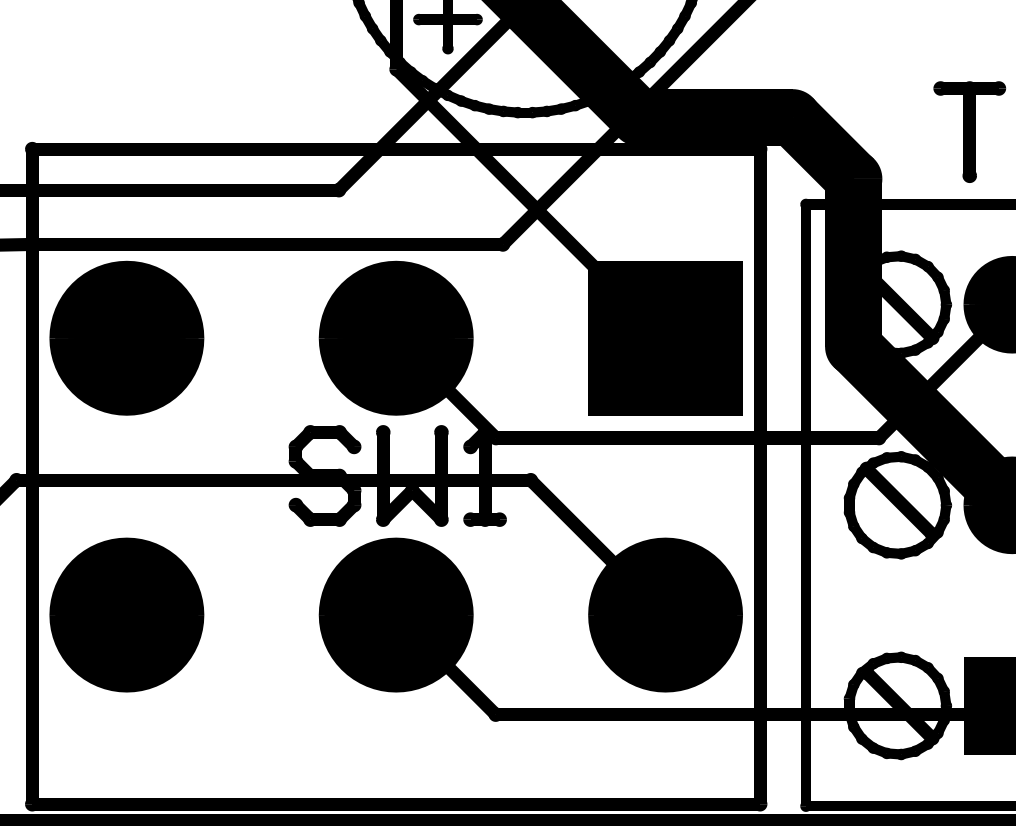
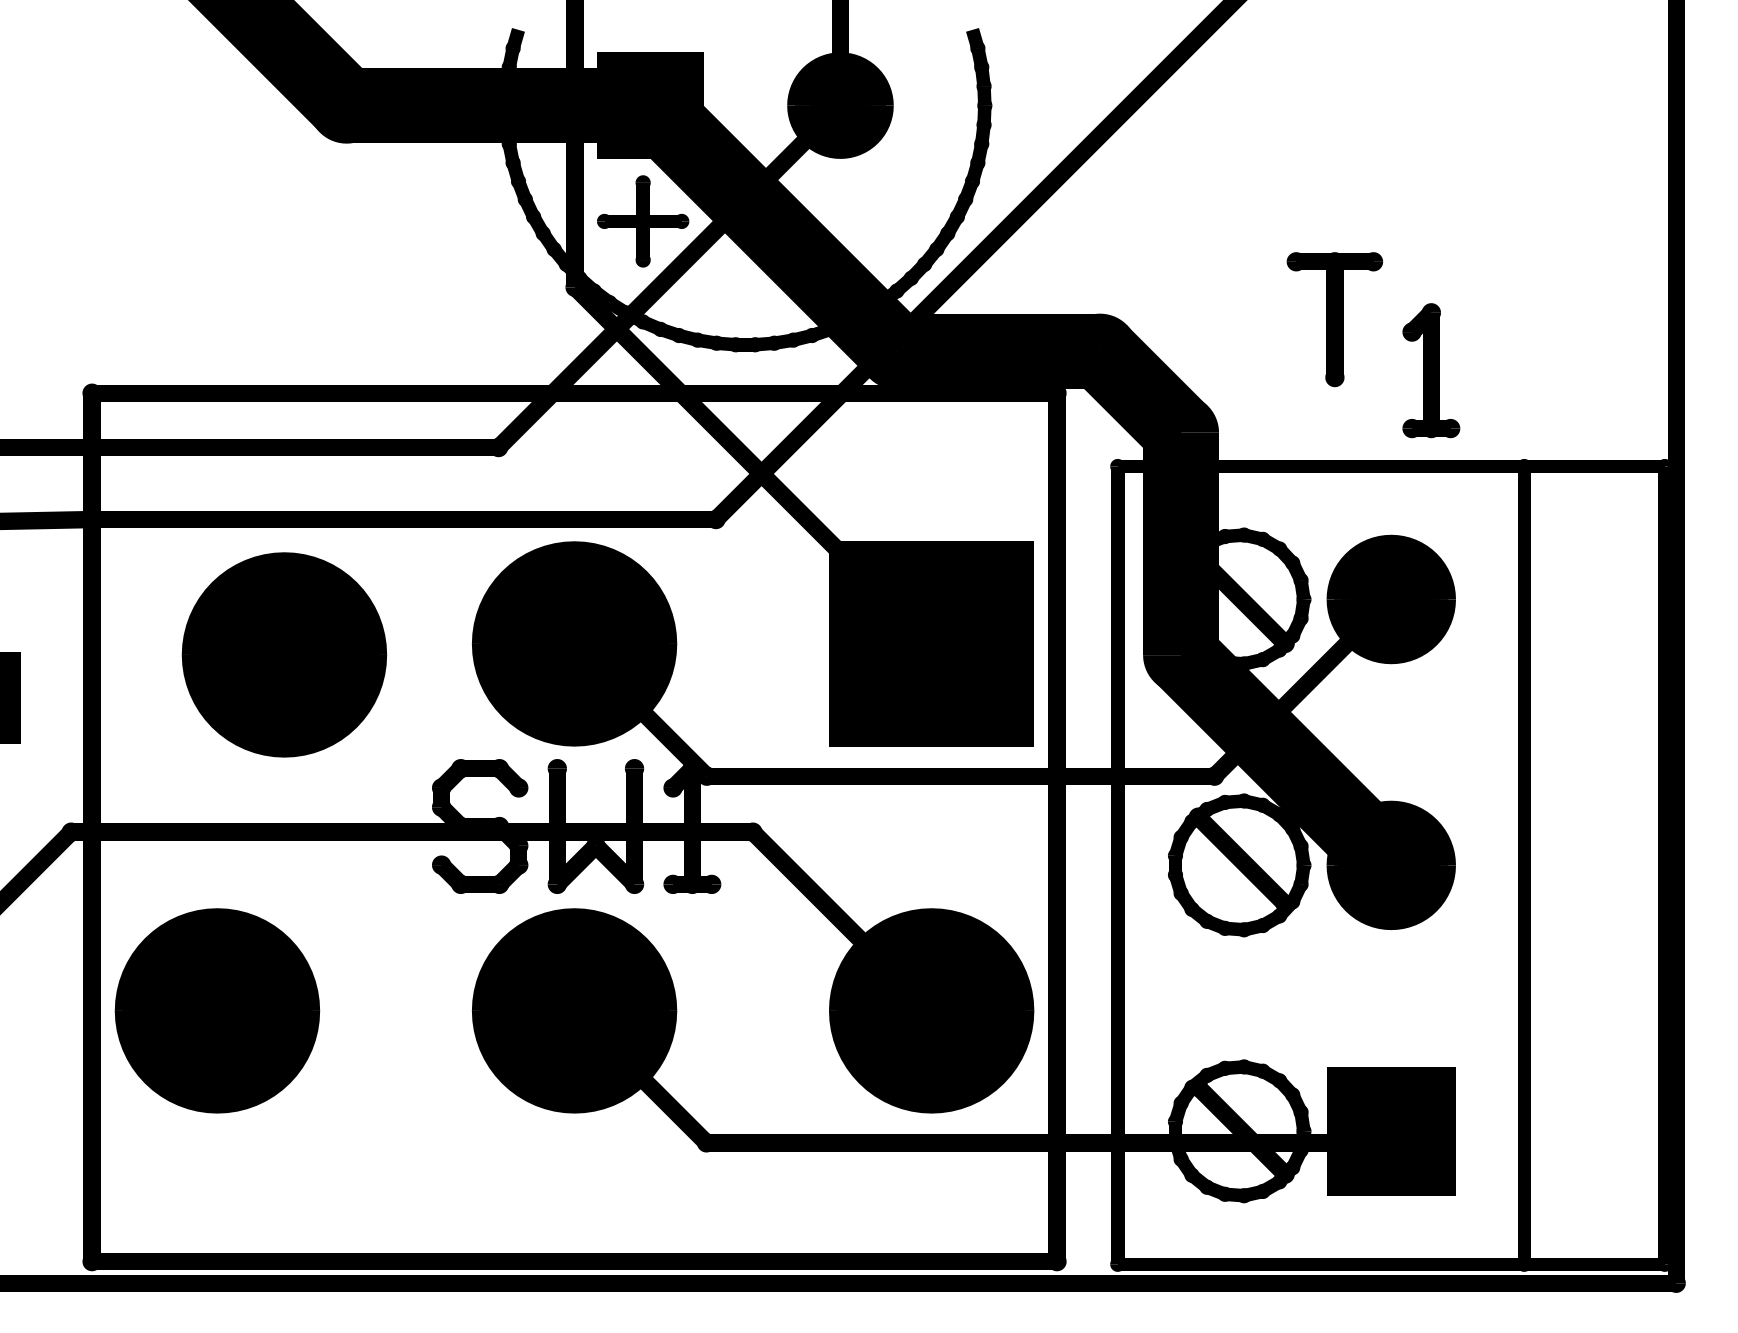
part: (969, 132) -> (1334, 319), moved
part: (126, 337) -> (284, 654), moved

